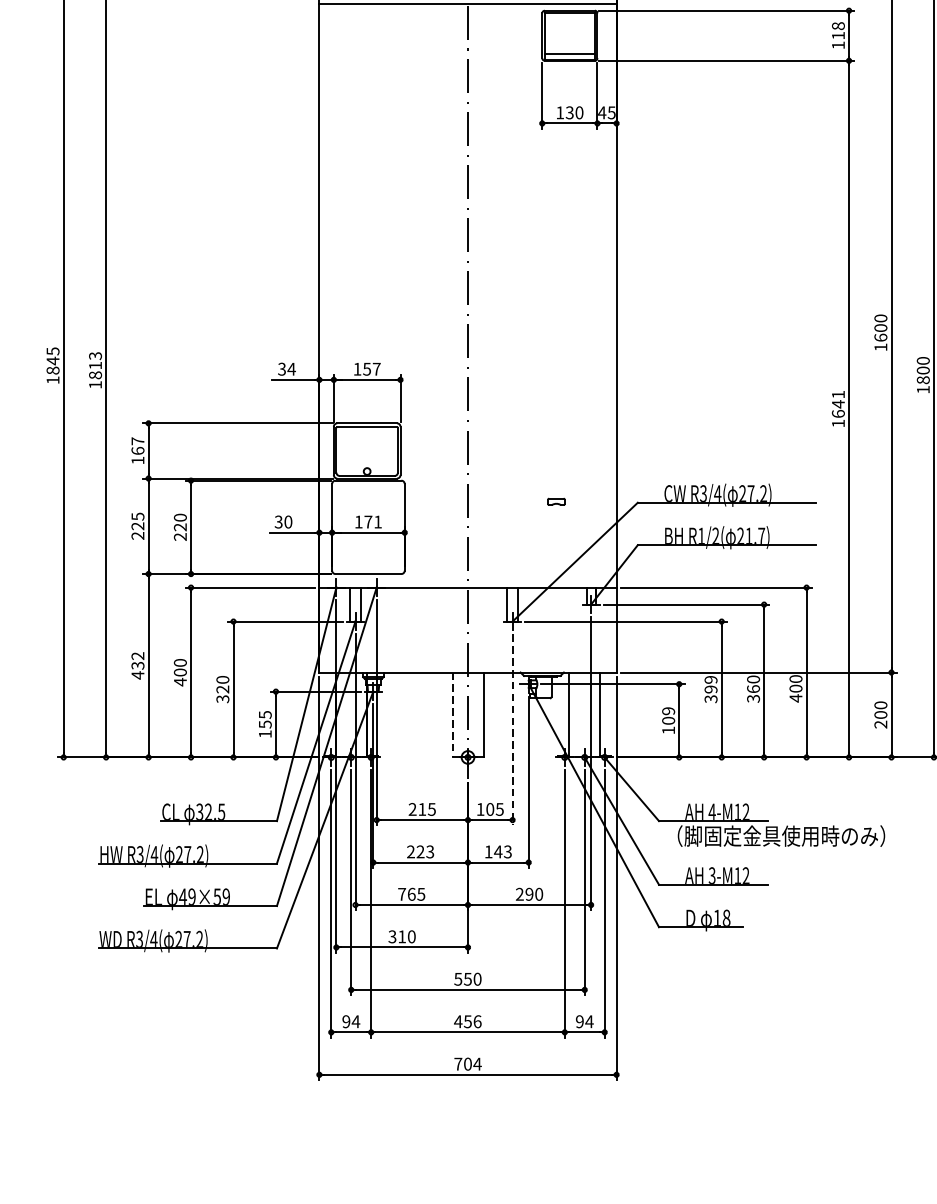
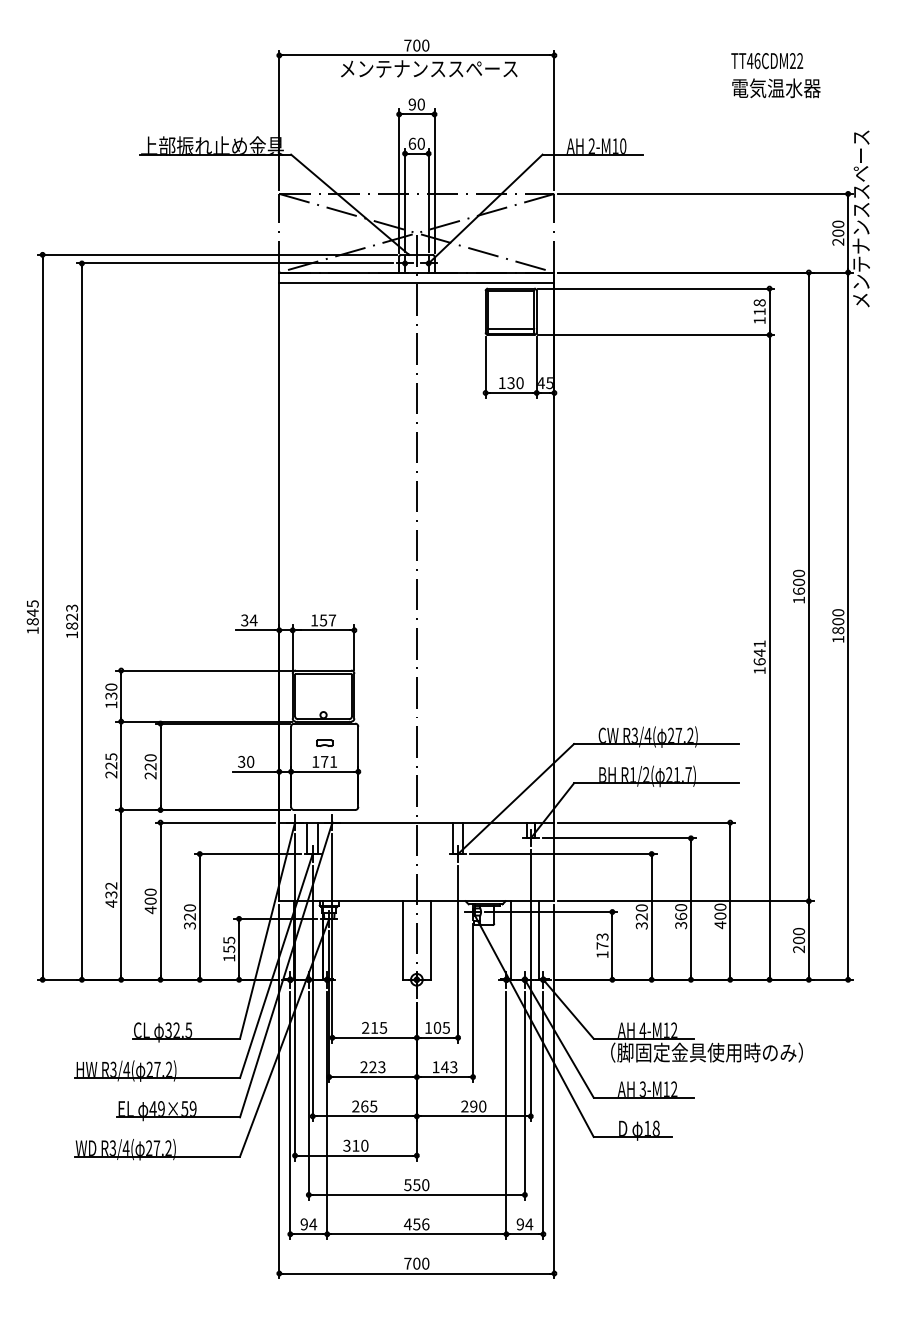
text: (94, 364) -> (71, 616), 1813 -> 1823
text: (138, 445) -> (111, 691), 167 -> 130
part: (556, 501) -> (324, 742), moved
text: (710, 684) -> (641, 912), 399 -> 320
line: (452, 714) -> (402, 940), dashed -> solid
text: (668, 716) -> (602, 941), 109 -> 173
line: (512, 730) -> (458, 954), dashed -> solid
text: (401, 894) -> (355, 1106), 765 -> 265
text: (477, 1063) -> (425, 1263), 704 -> 700

